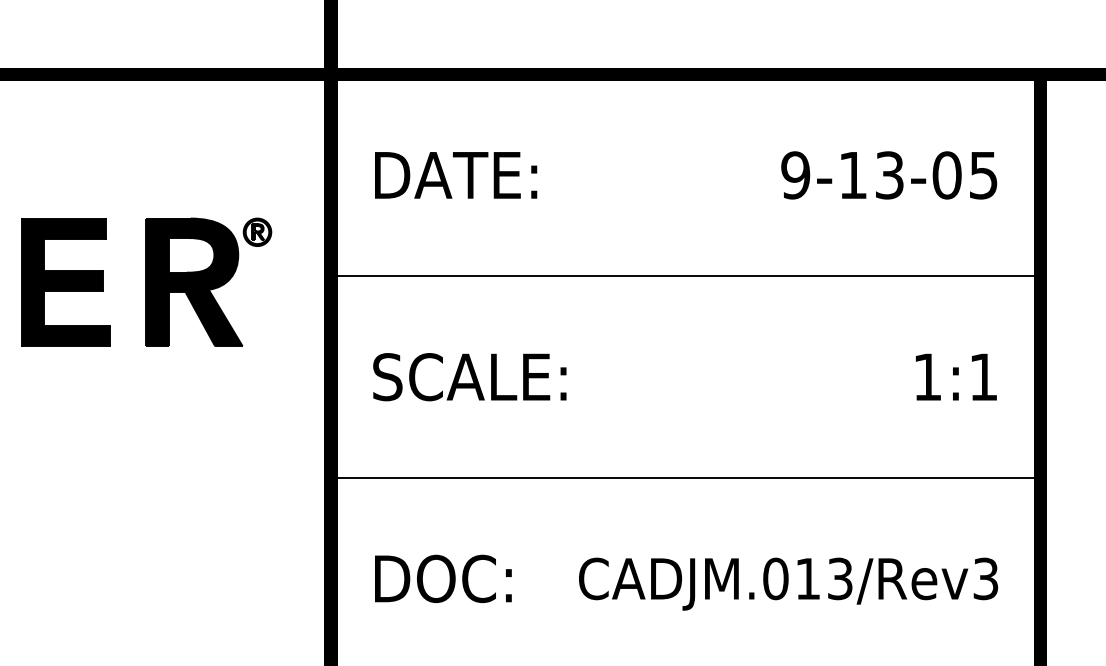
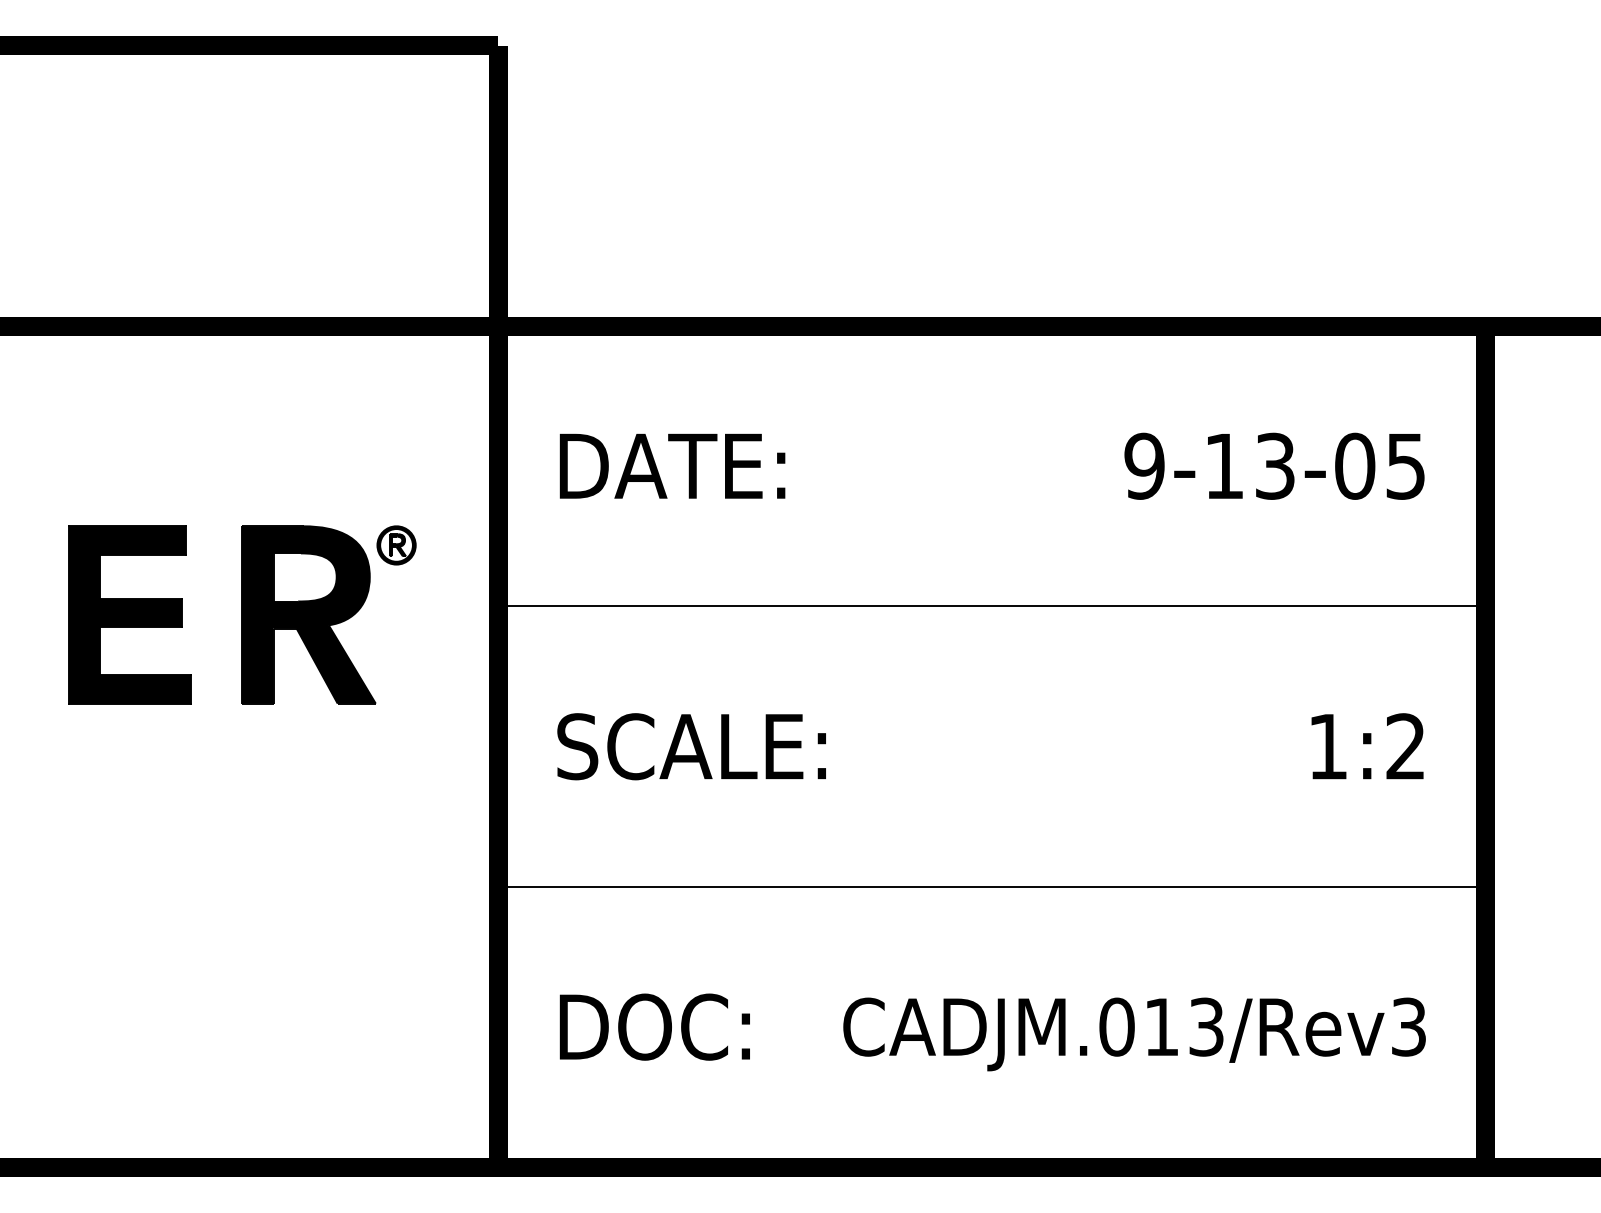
text: (983, 377) -> (1405, 746), 1:1 -> 1:2

